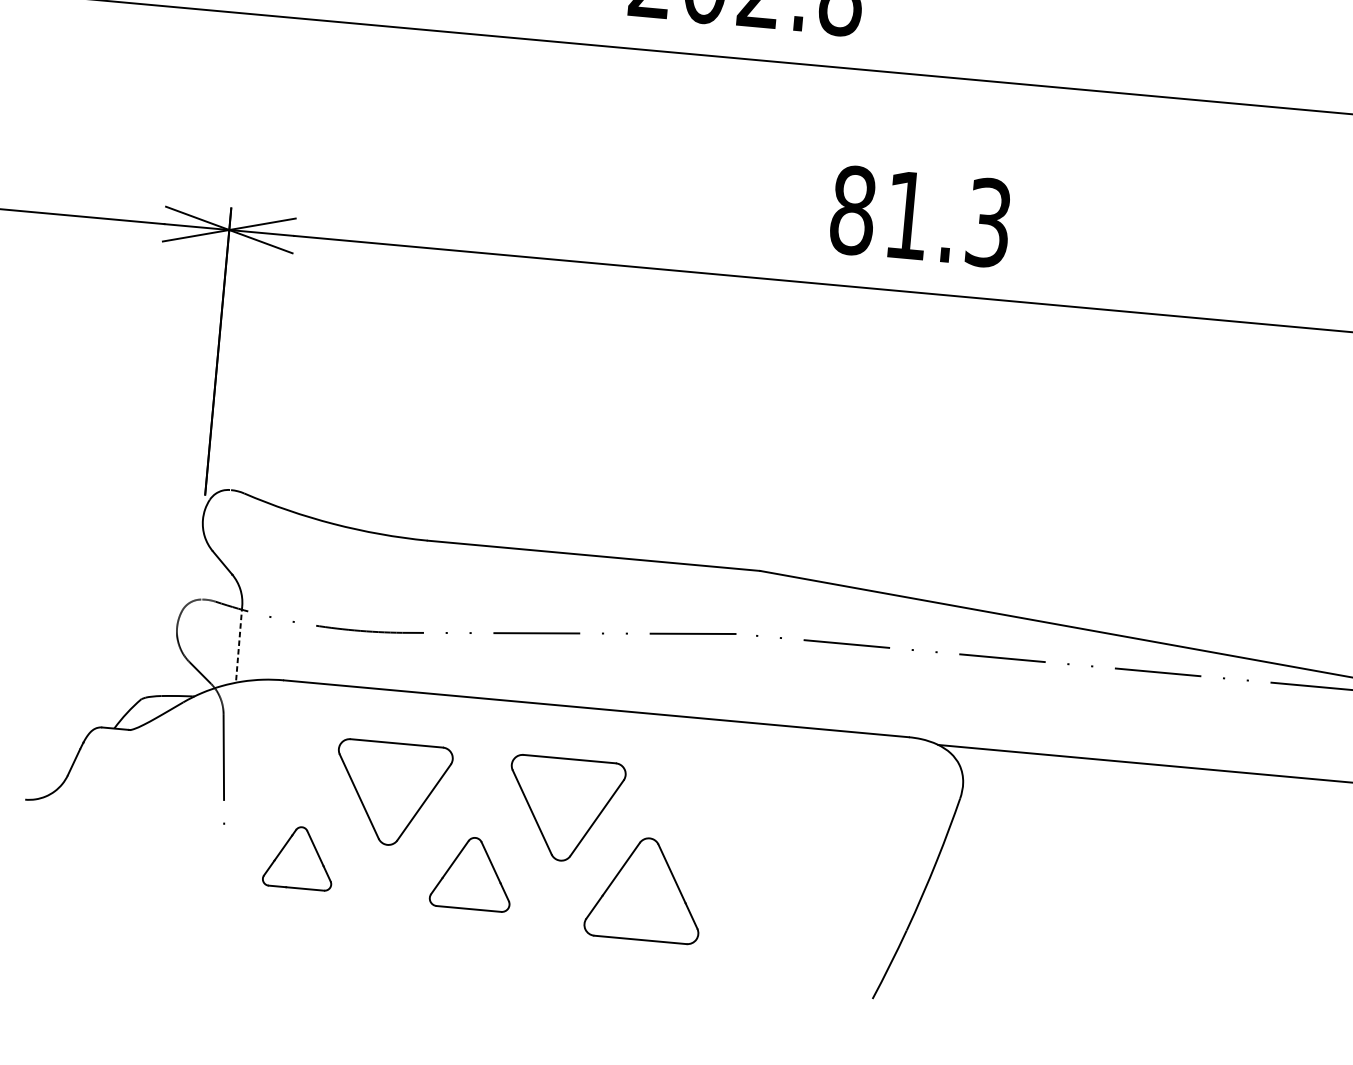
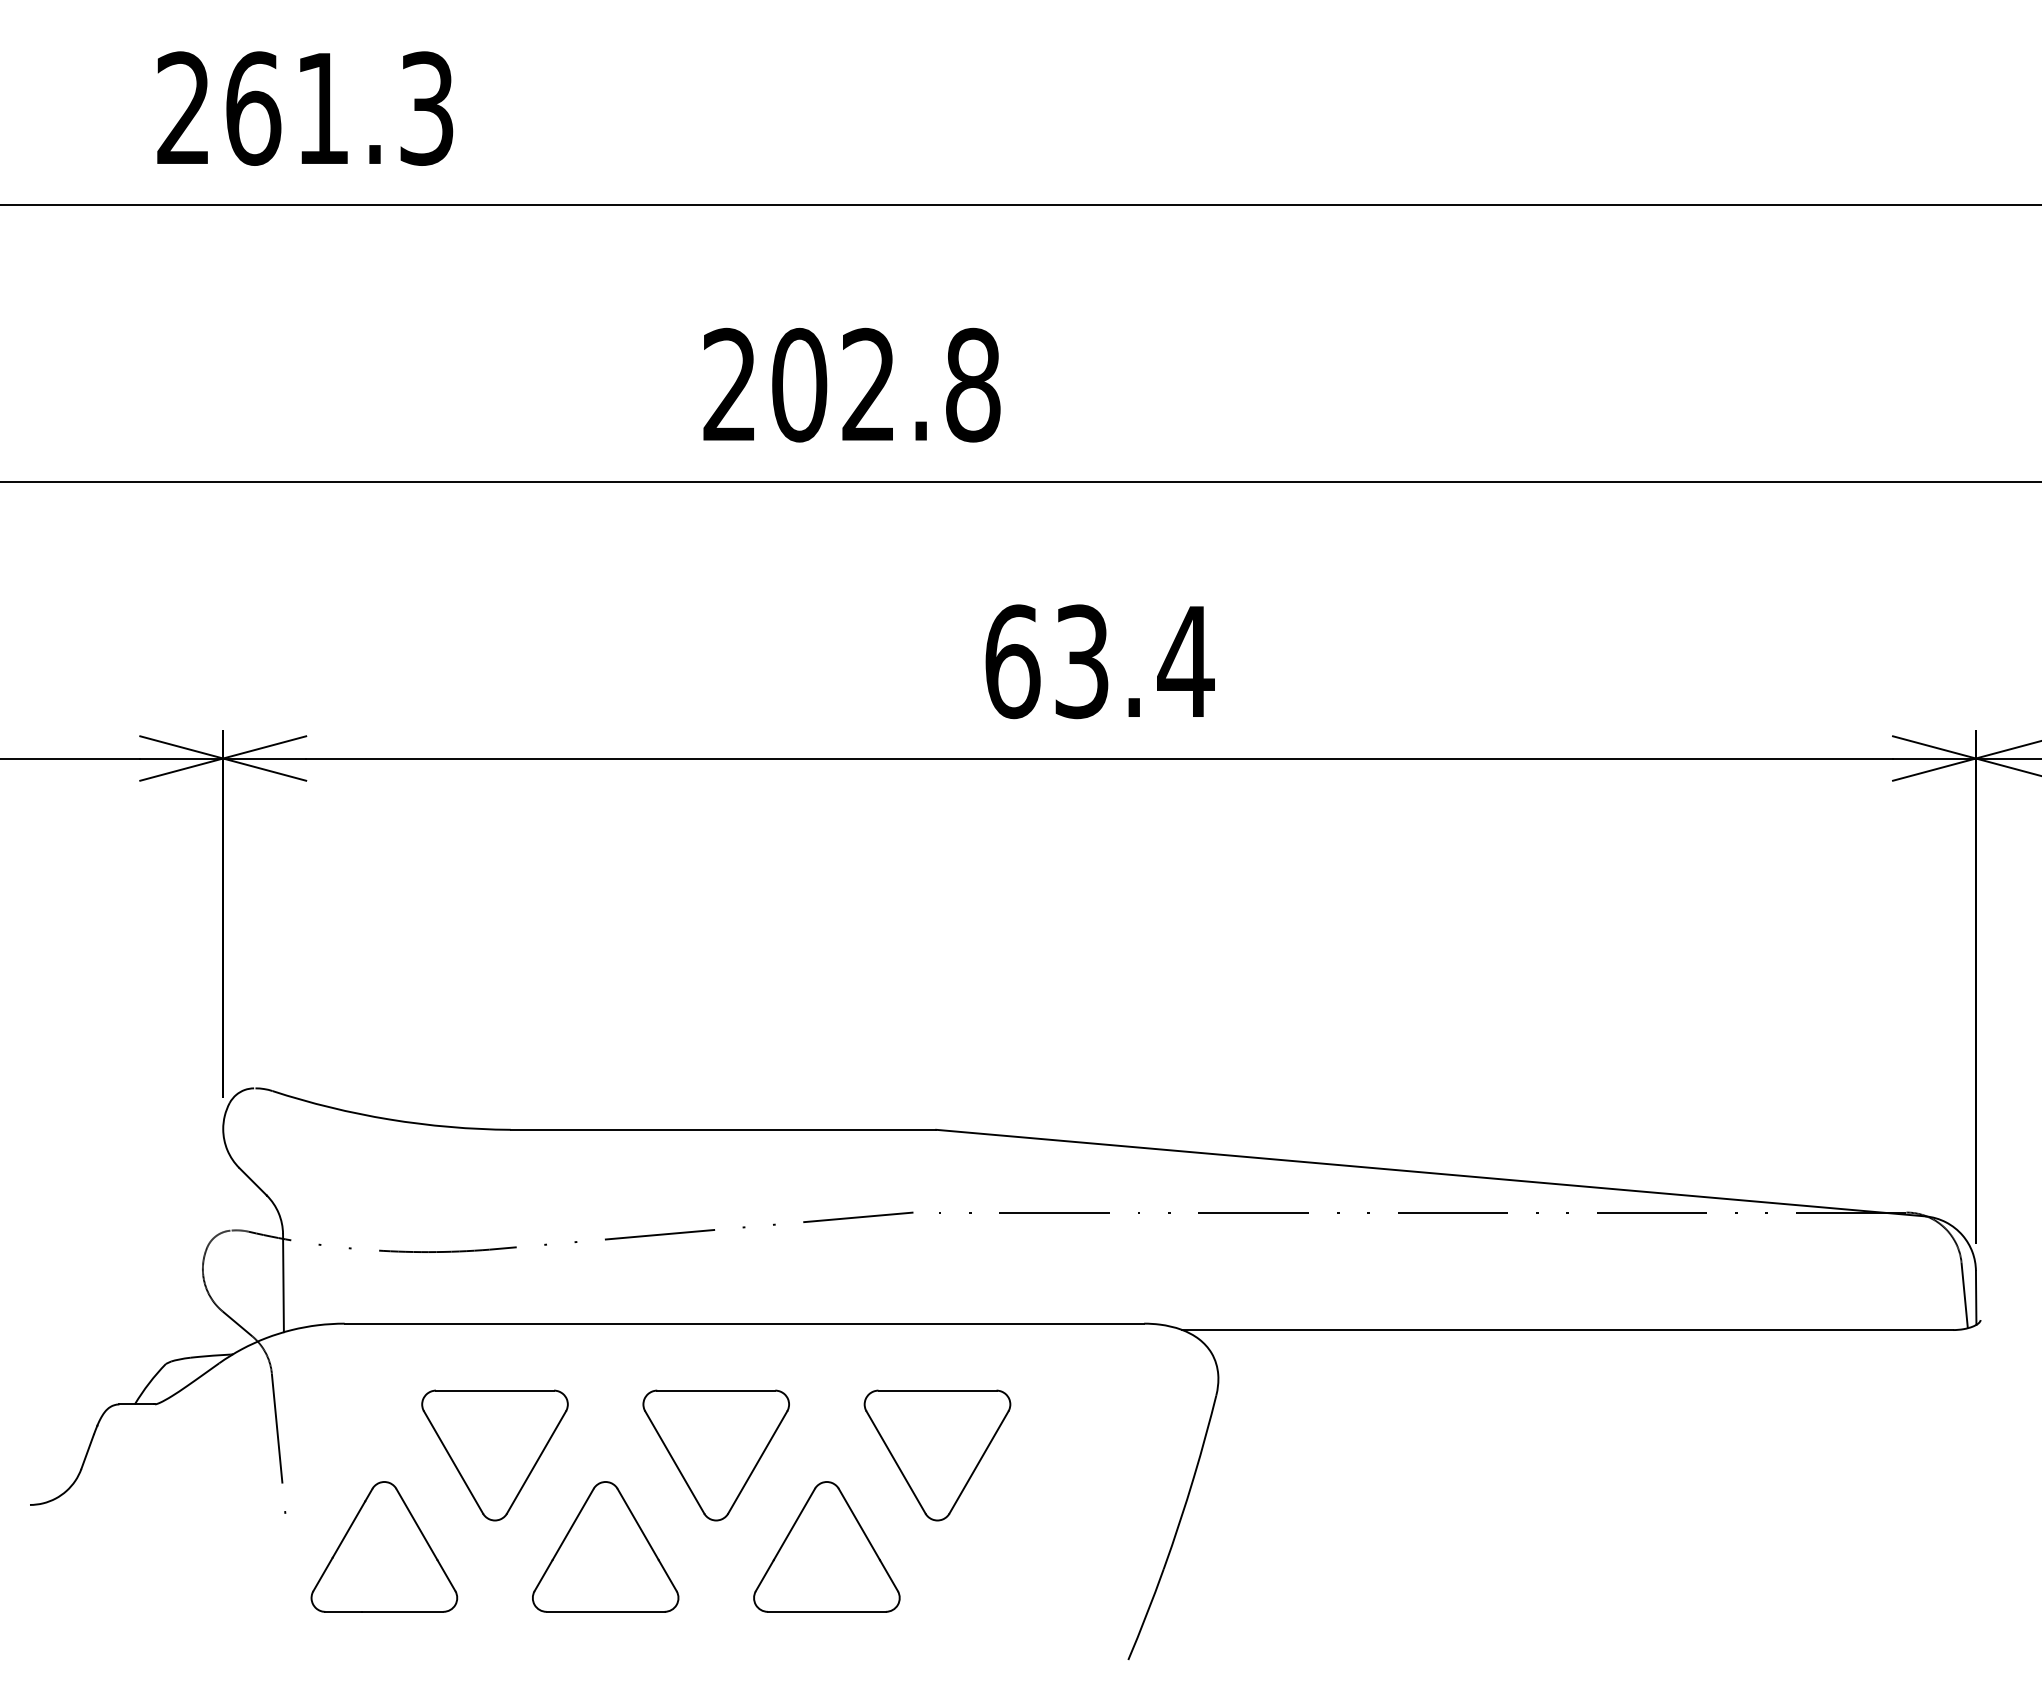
text: (921, 216) -> (1099, 661), 81.3 -> 63.4
line: (239, 644) -> (283, 1283), dashed -> solid
part: (738, 825) -> (937, 1455), added
part: (299, 857) -> (384, 1546), size x1.67
part: (472, 873) -> (605, 1546), size x1.43

